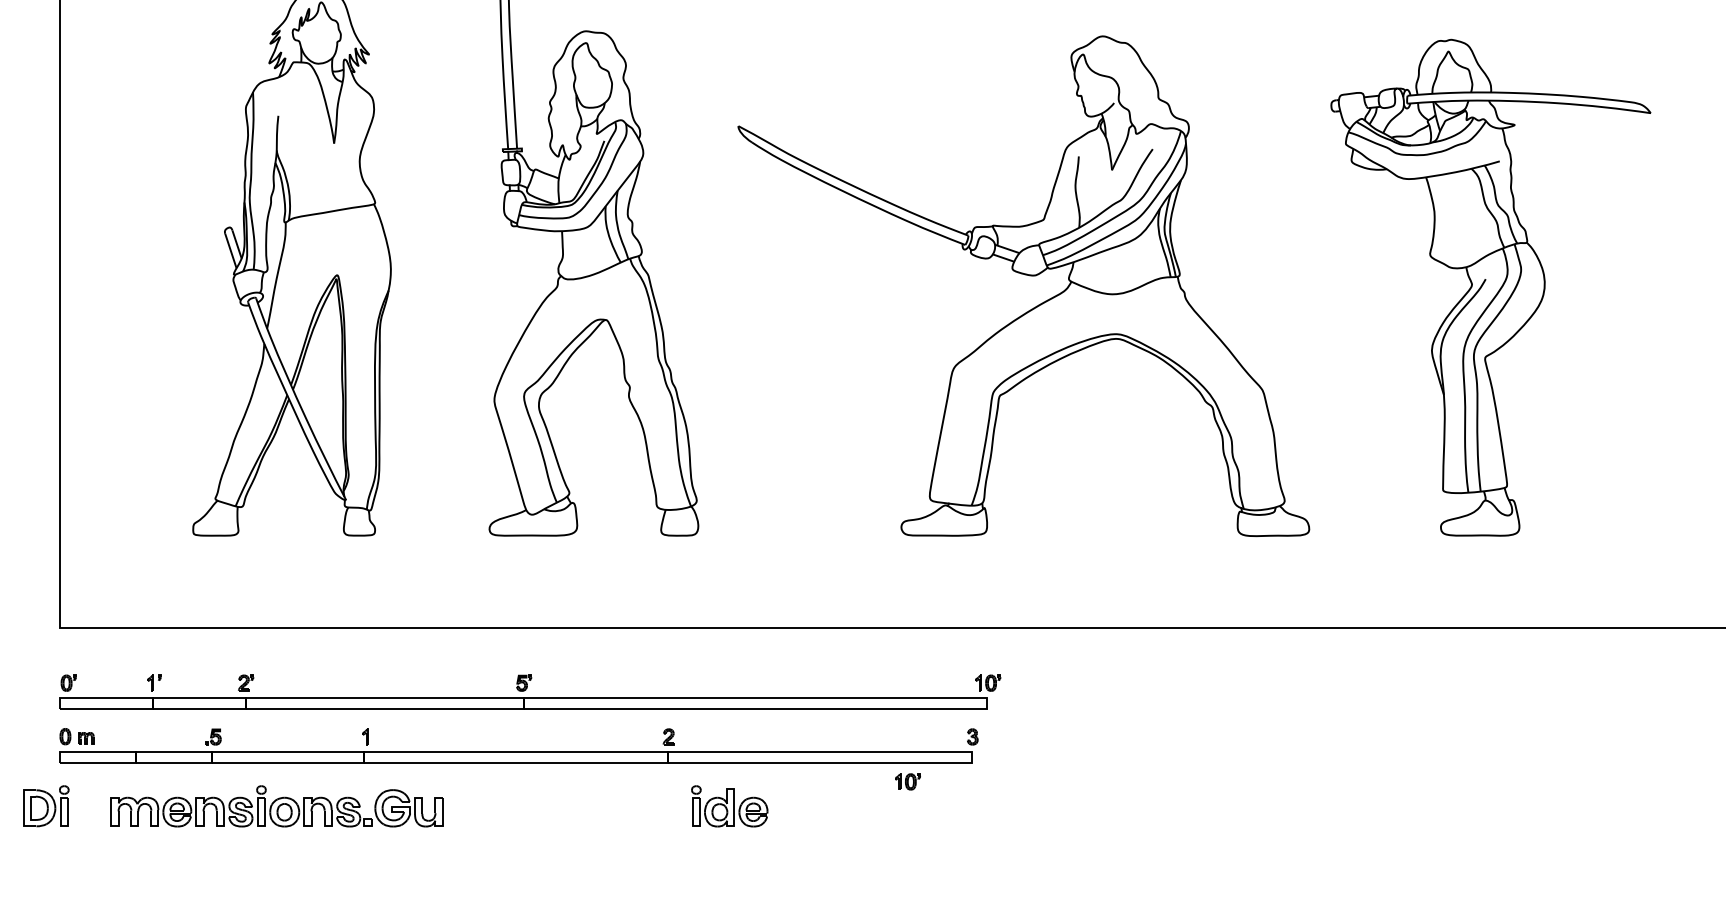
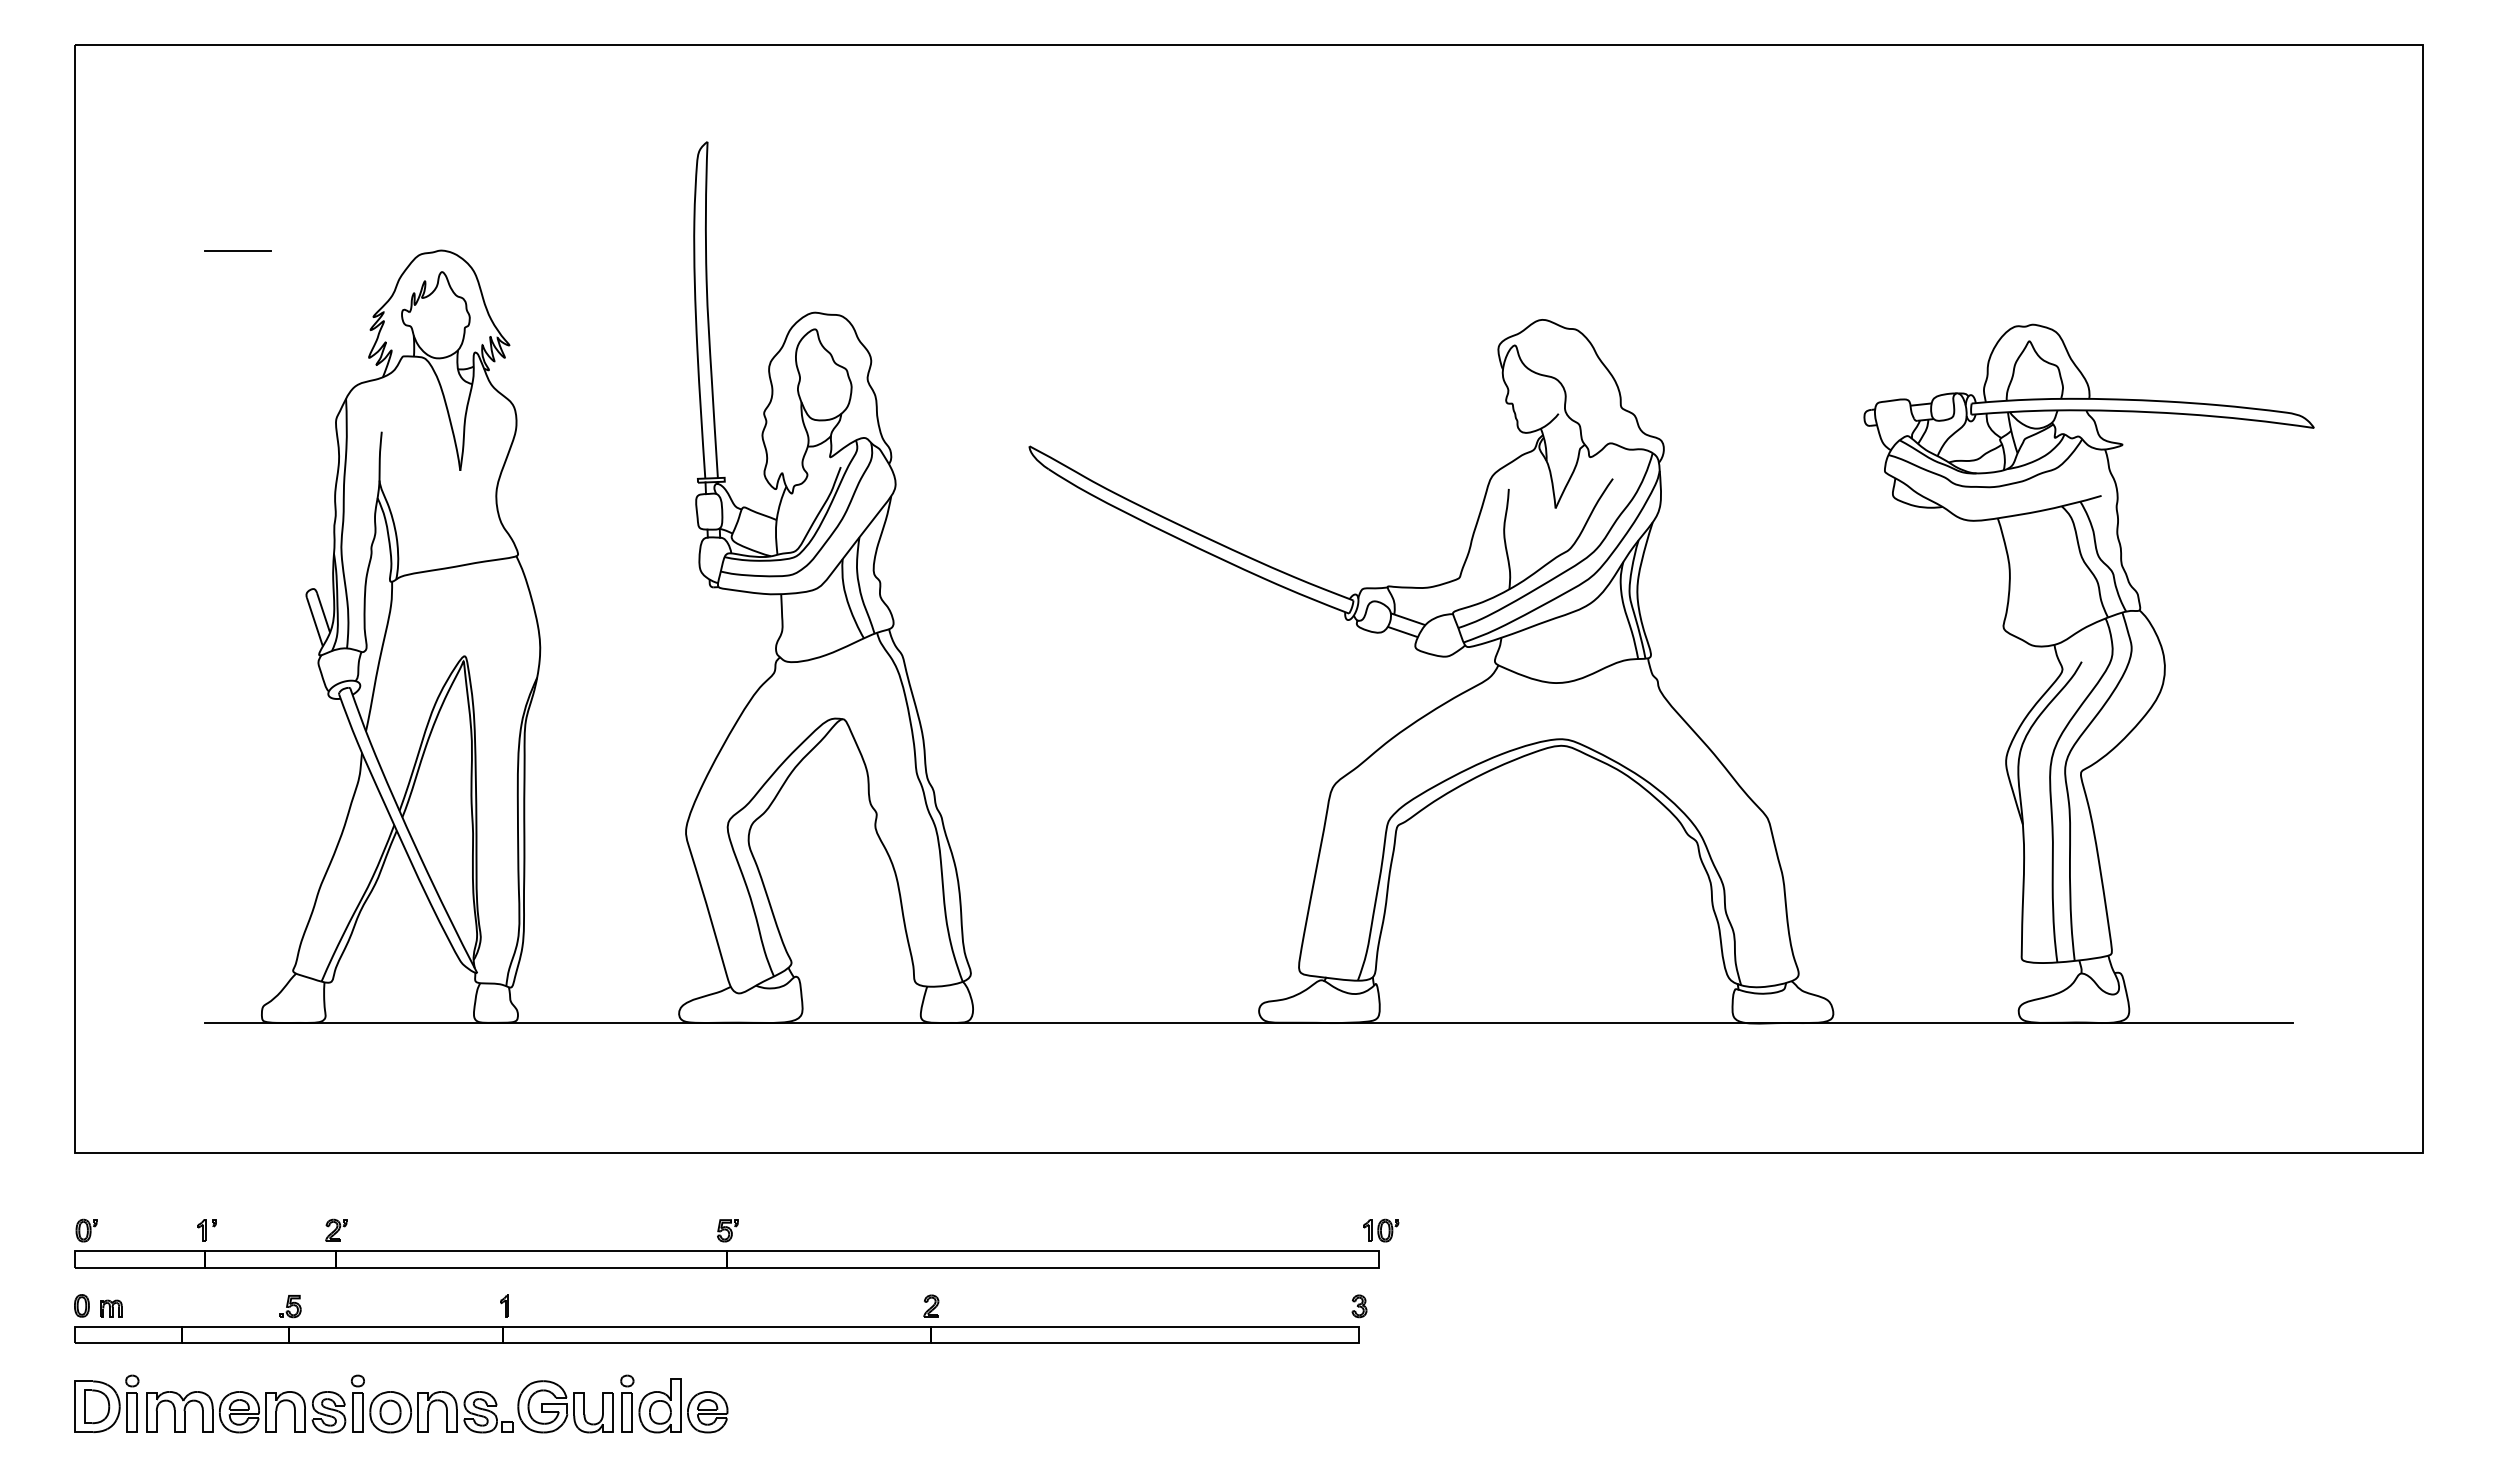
line: (893, 535) -> (1248, 1022), added
part: (908, 781) -> (1268, 1369), removed
part: (45, 805) -> (106, 1403), moved
part: (729, 805) -> (674, 1403), moved

